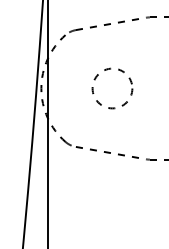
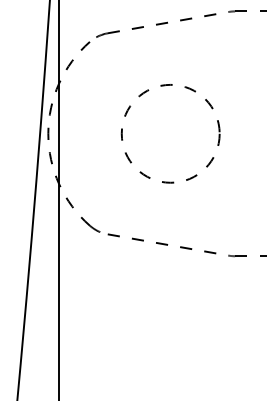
circle: (112, 88) -> (170, 133), size x1.43

